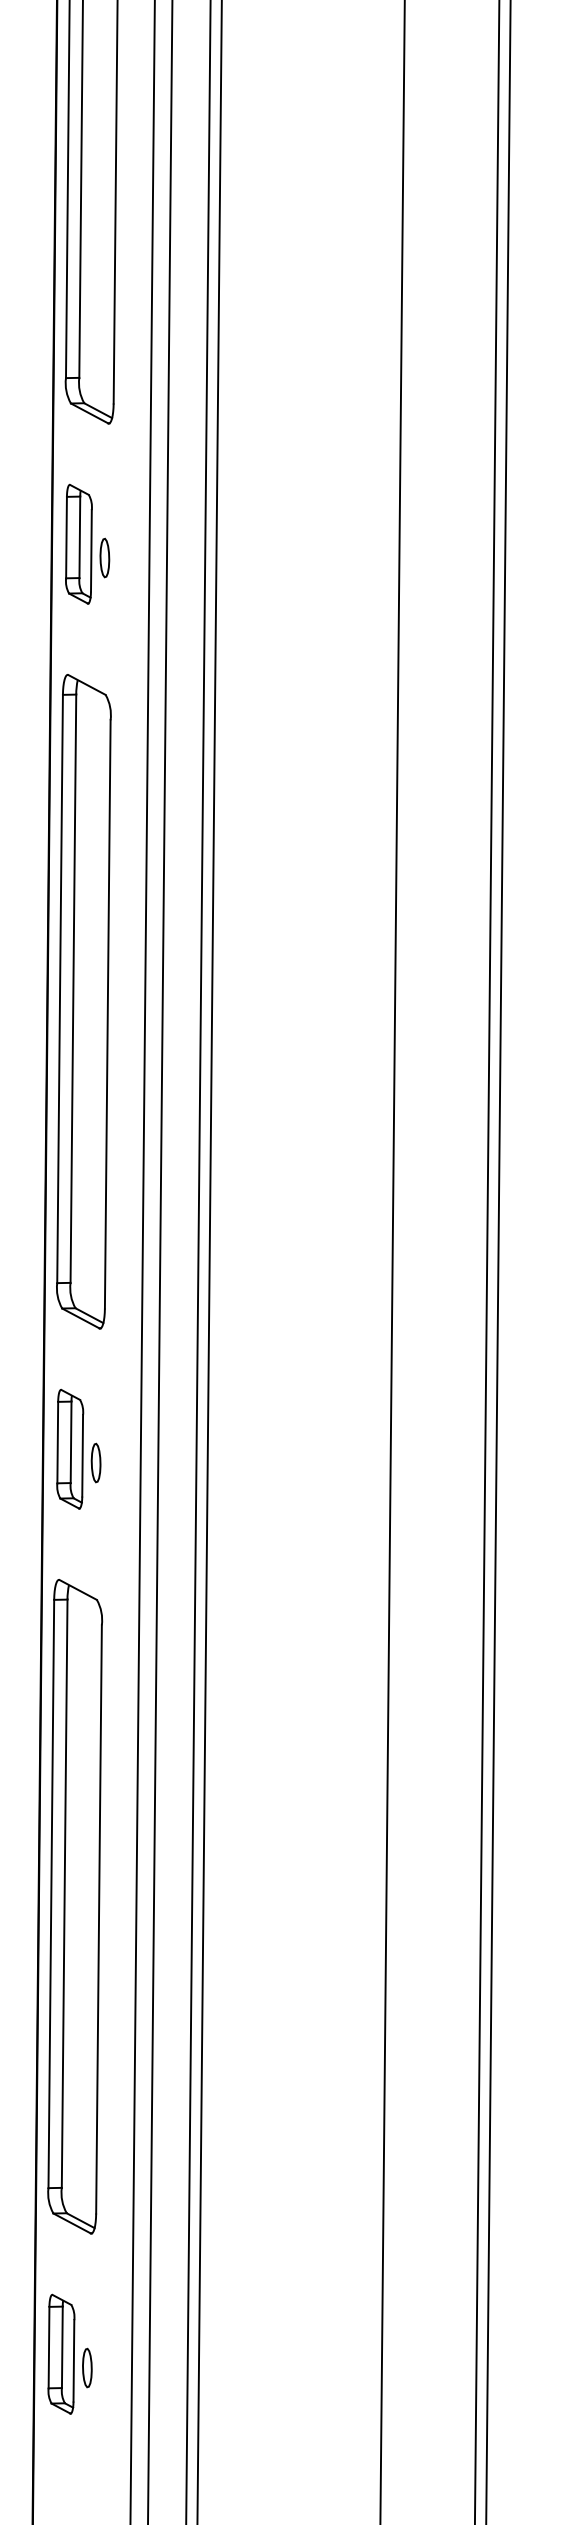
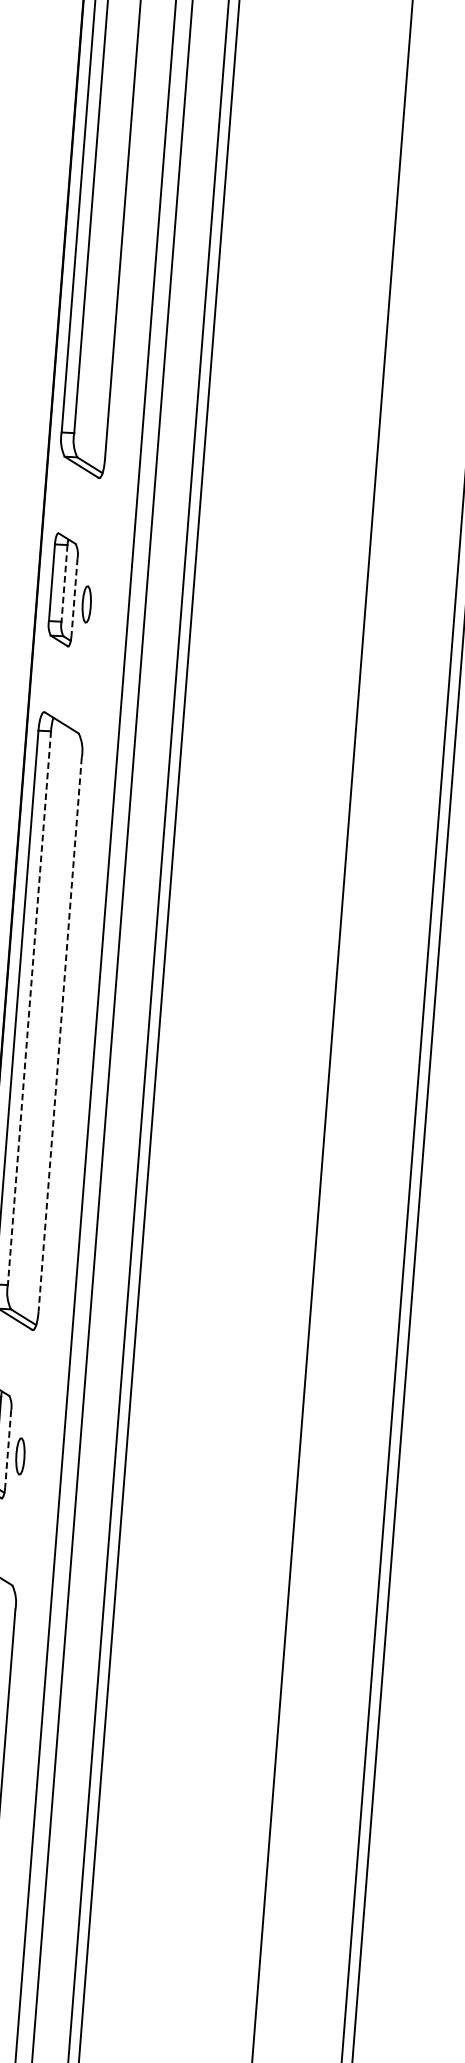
line: (79, 537) -> (64, 583), solid -> dashed
line: (91, 550) -> (74, 596), solid -> dashed
line: (73, 989) -> (29, 1008), solid -> dashed
line: (107, 1014) -> (59, 1034), solid -> dashed
line: (82, 1455) -> (8, 1448), solid -> dashed

